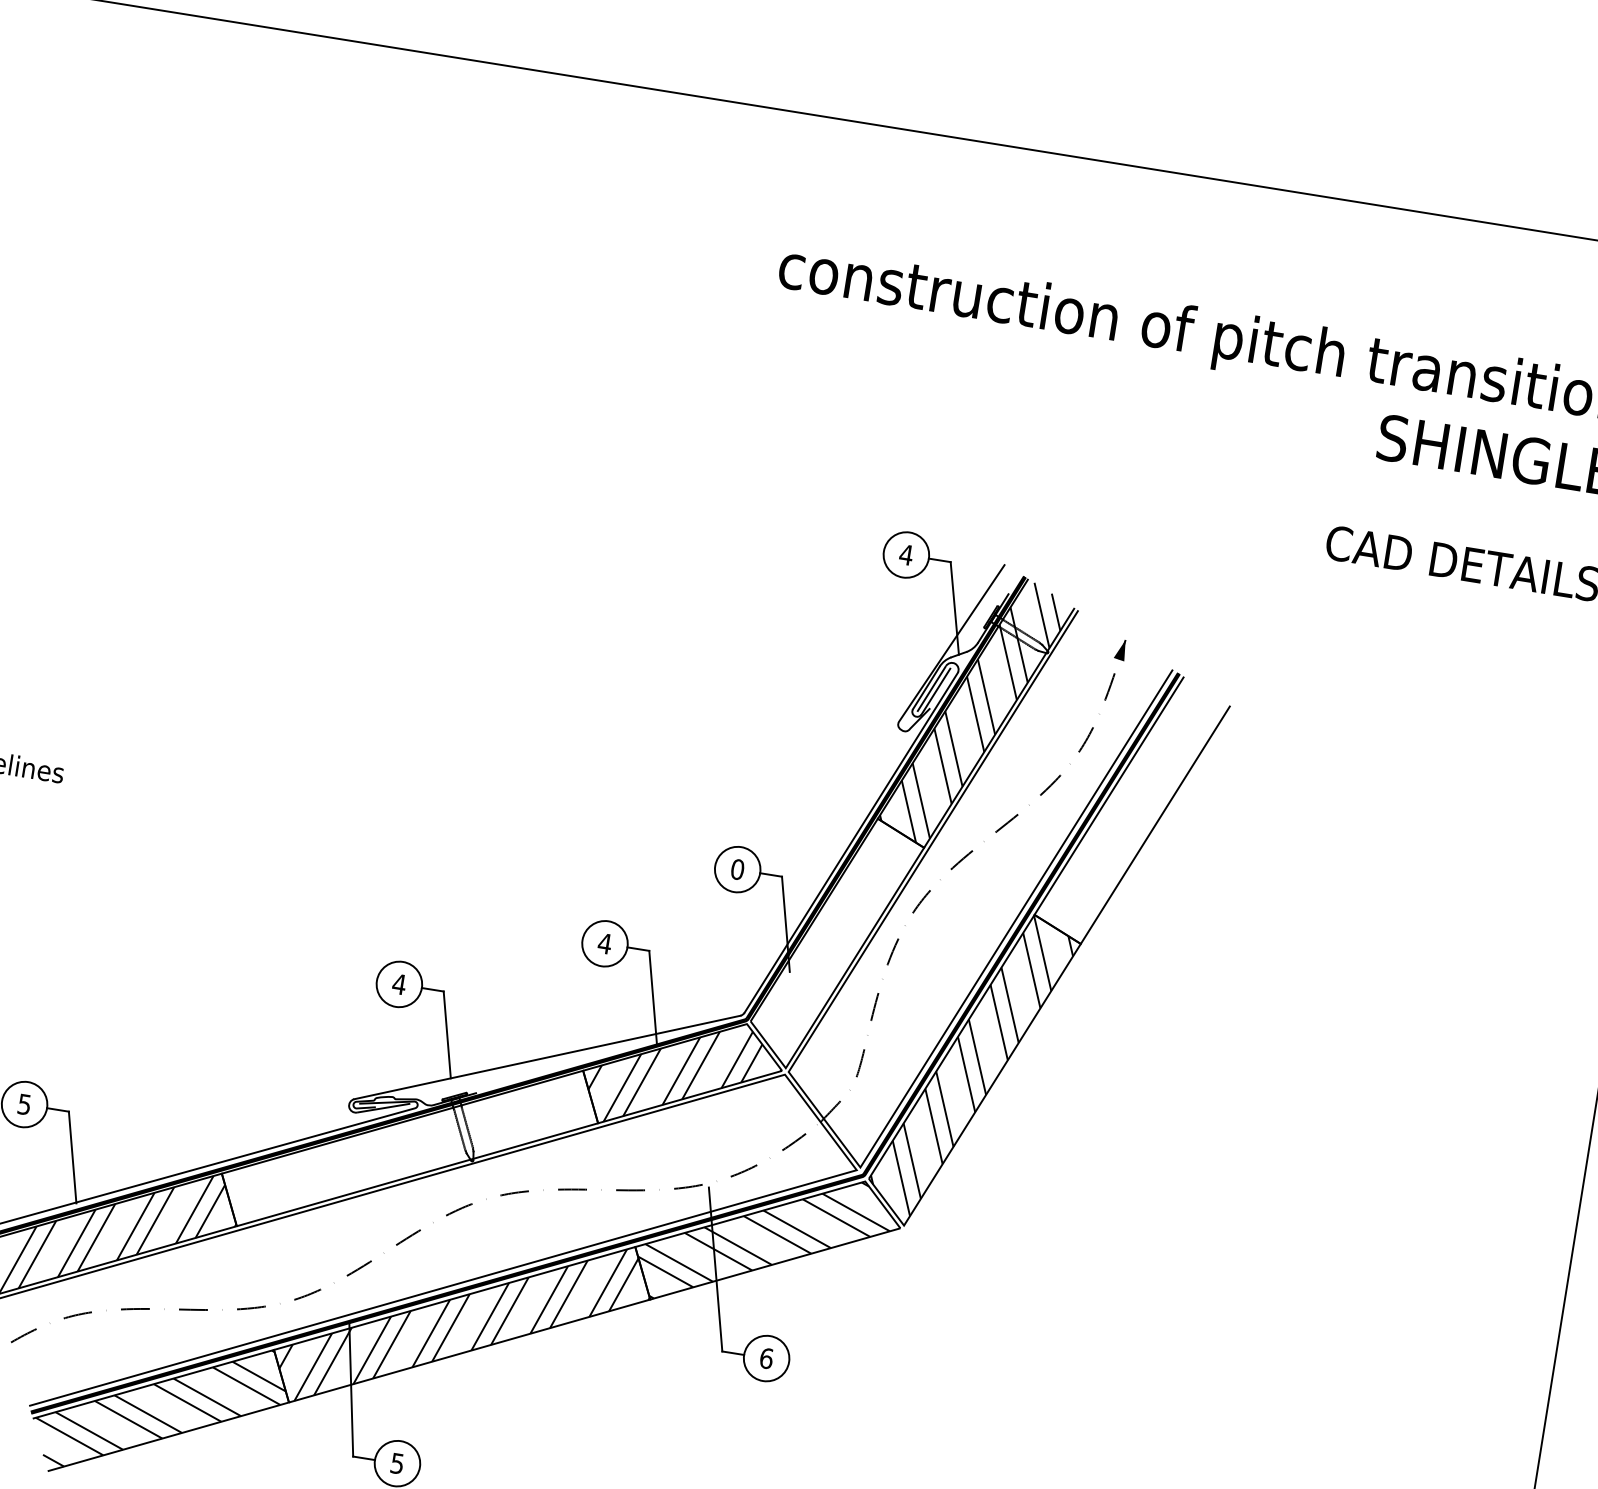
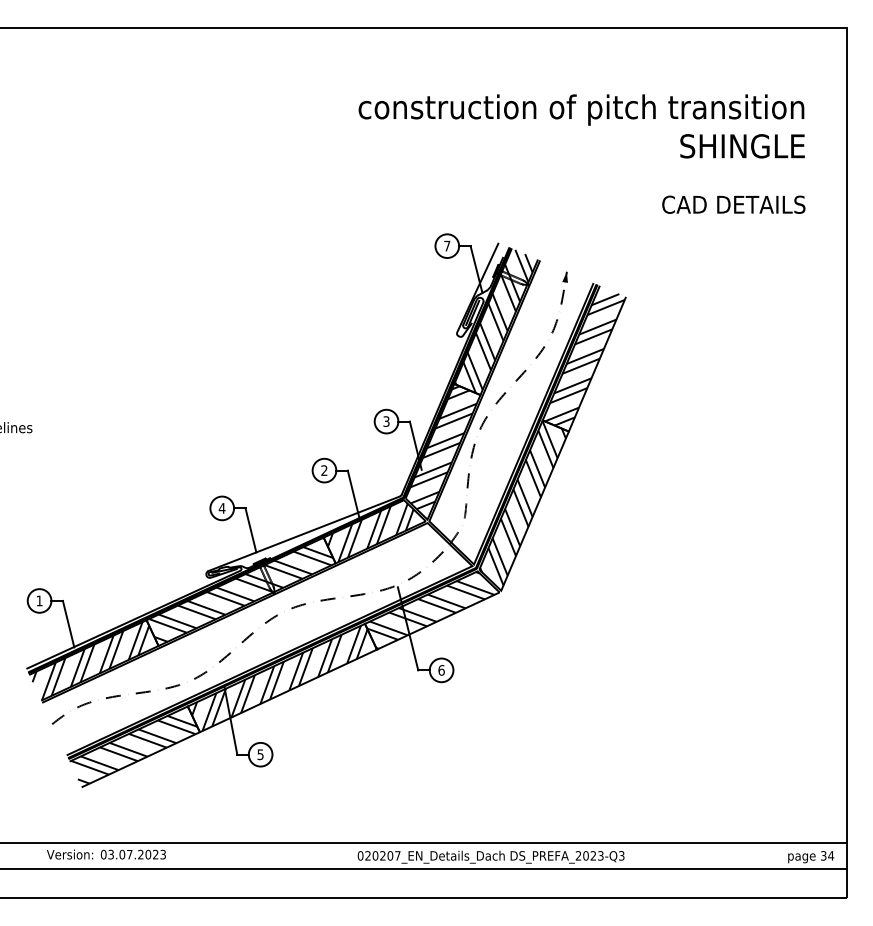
text: (905, 553) -> (446, 245), 4 -> 7
hatch: (1132, 811) -> (584, 359), added
text: (737, 869) -> (386, 421), 0 -> 3
hatch: (837, 936) -> (443, 447), added
text: (605, 943) -> (324, 470), 4 -> 2
text: (24, 1103) -> (39, 600), 5 -> 1
hatch: (411, 1144) -> (241, 589), added

